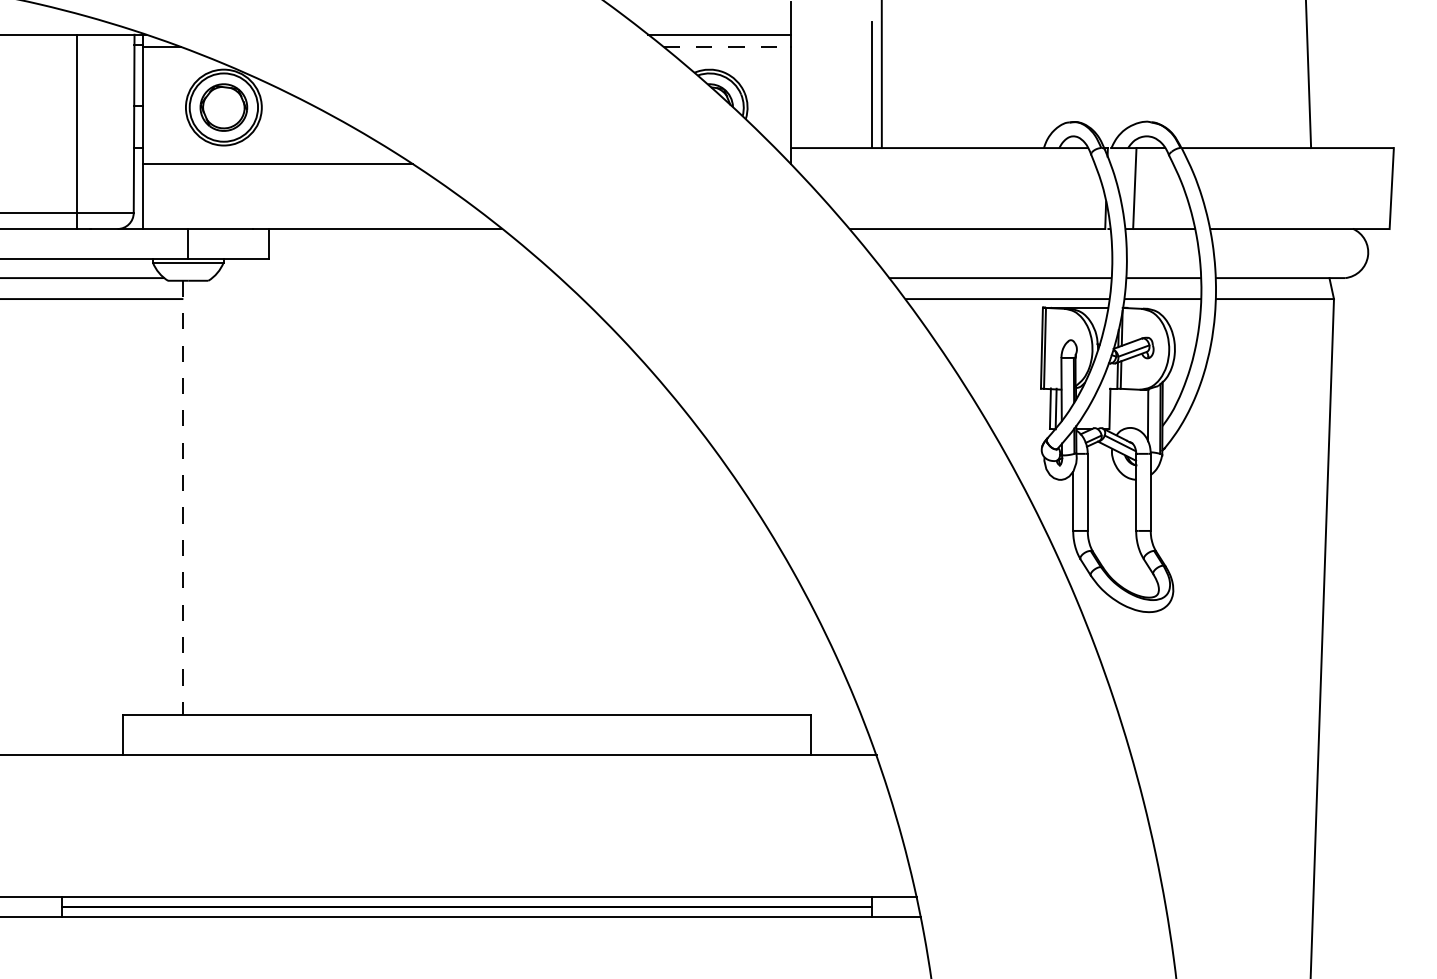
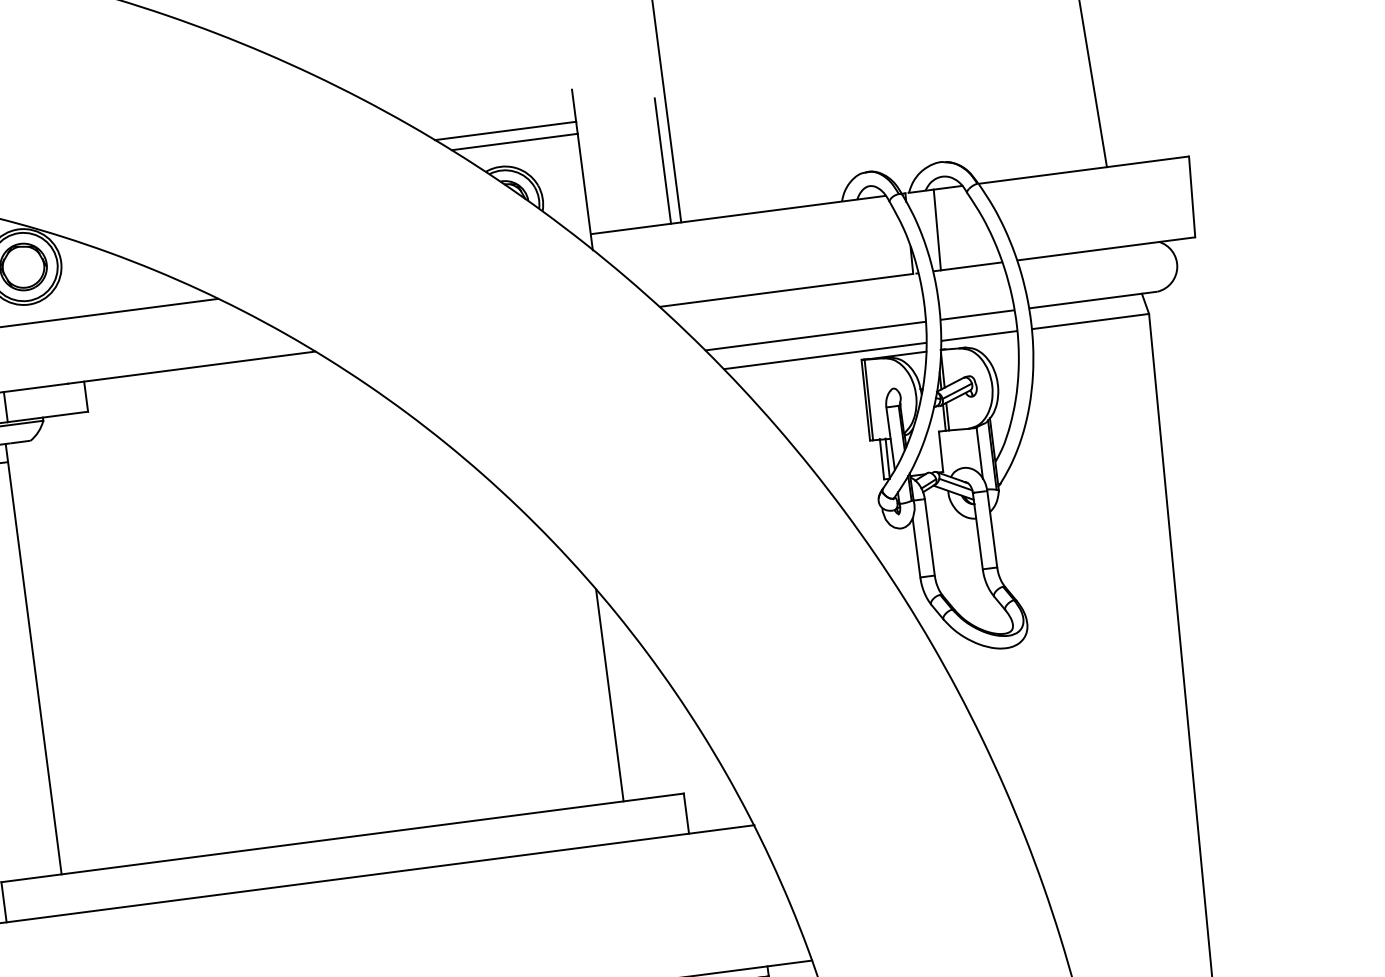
line: (727, 46) -> (515, 141), dashed -> solid
line: (183, 498) -> (33, 659), dashed -> solid
line: (750, 607) -> (610, 694), added

